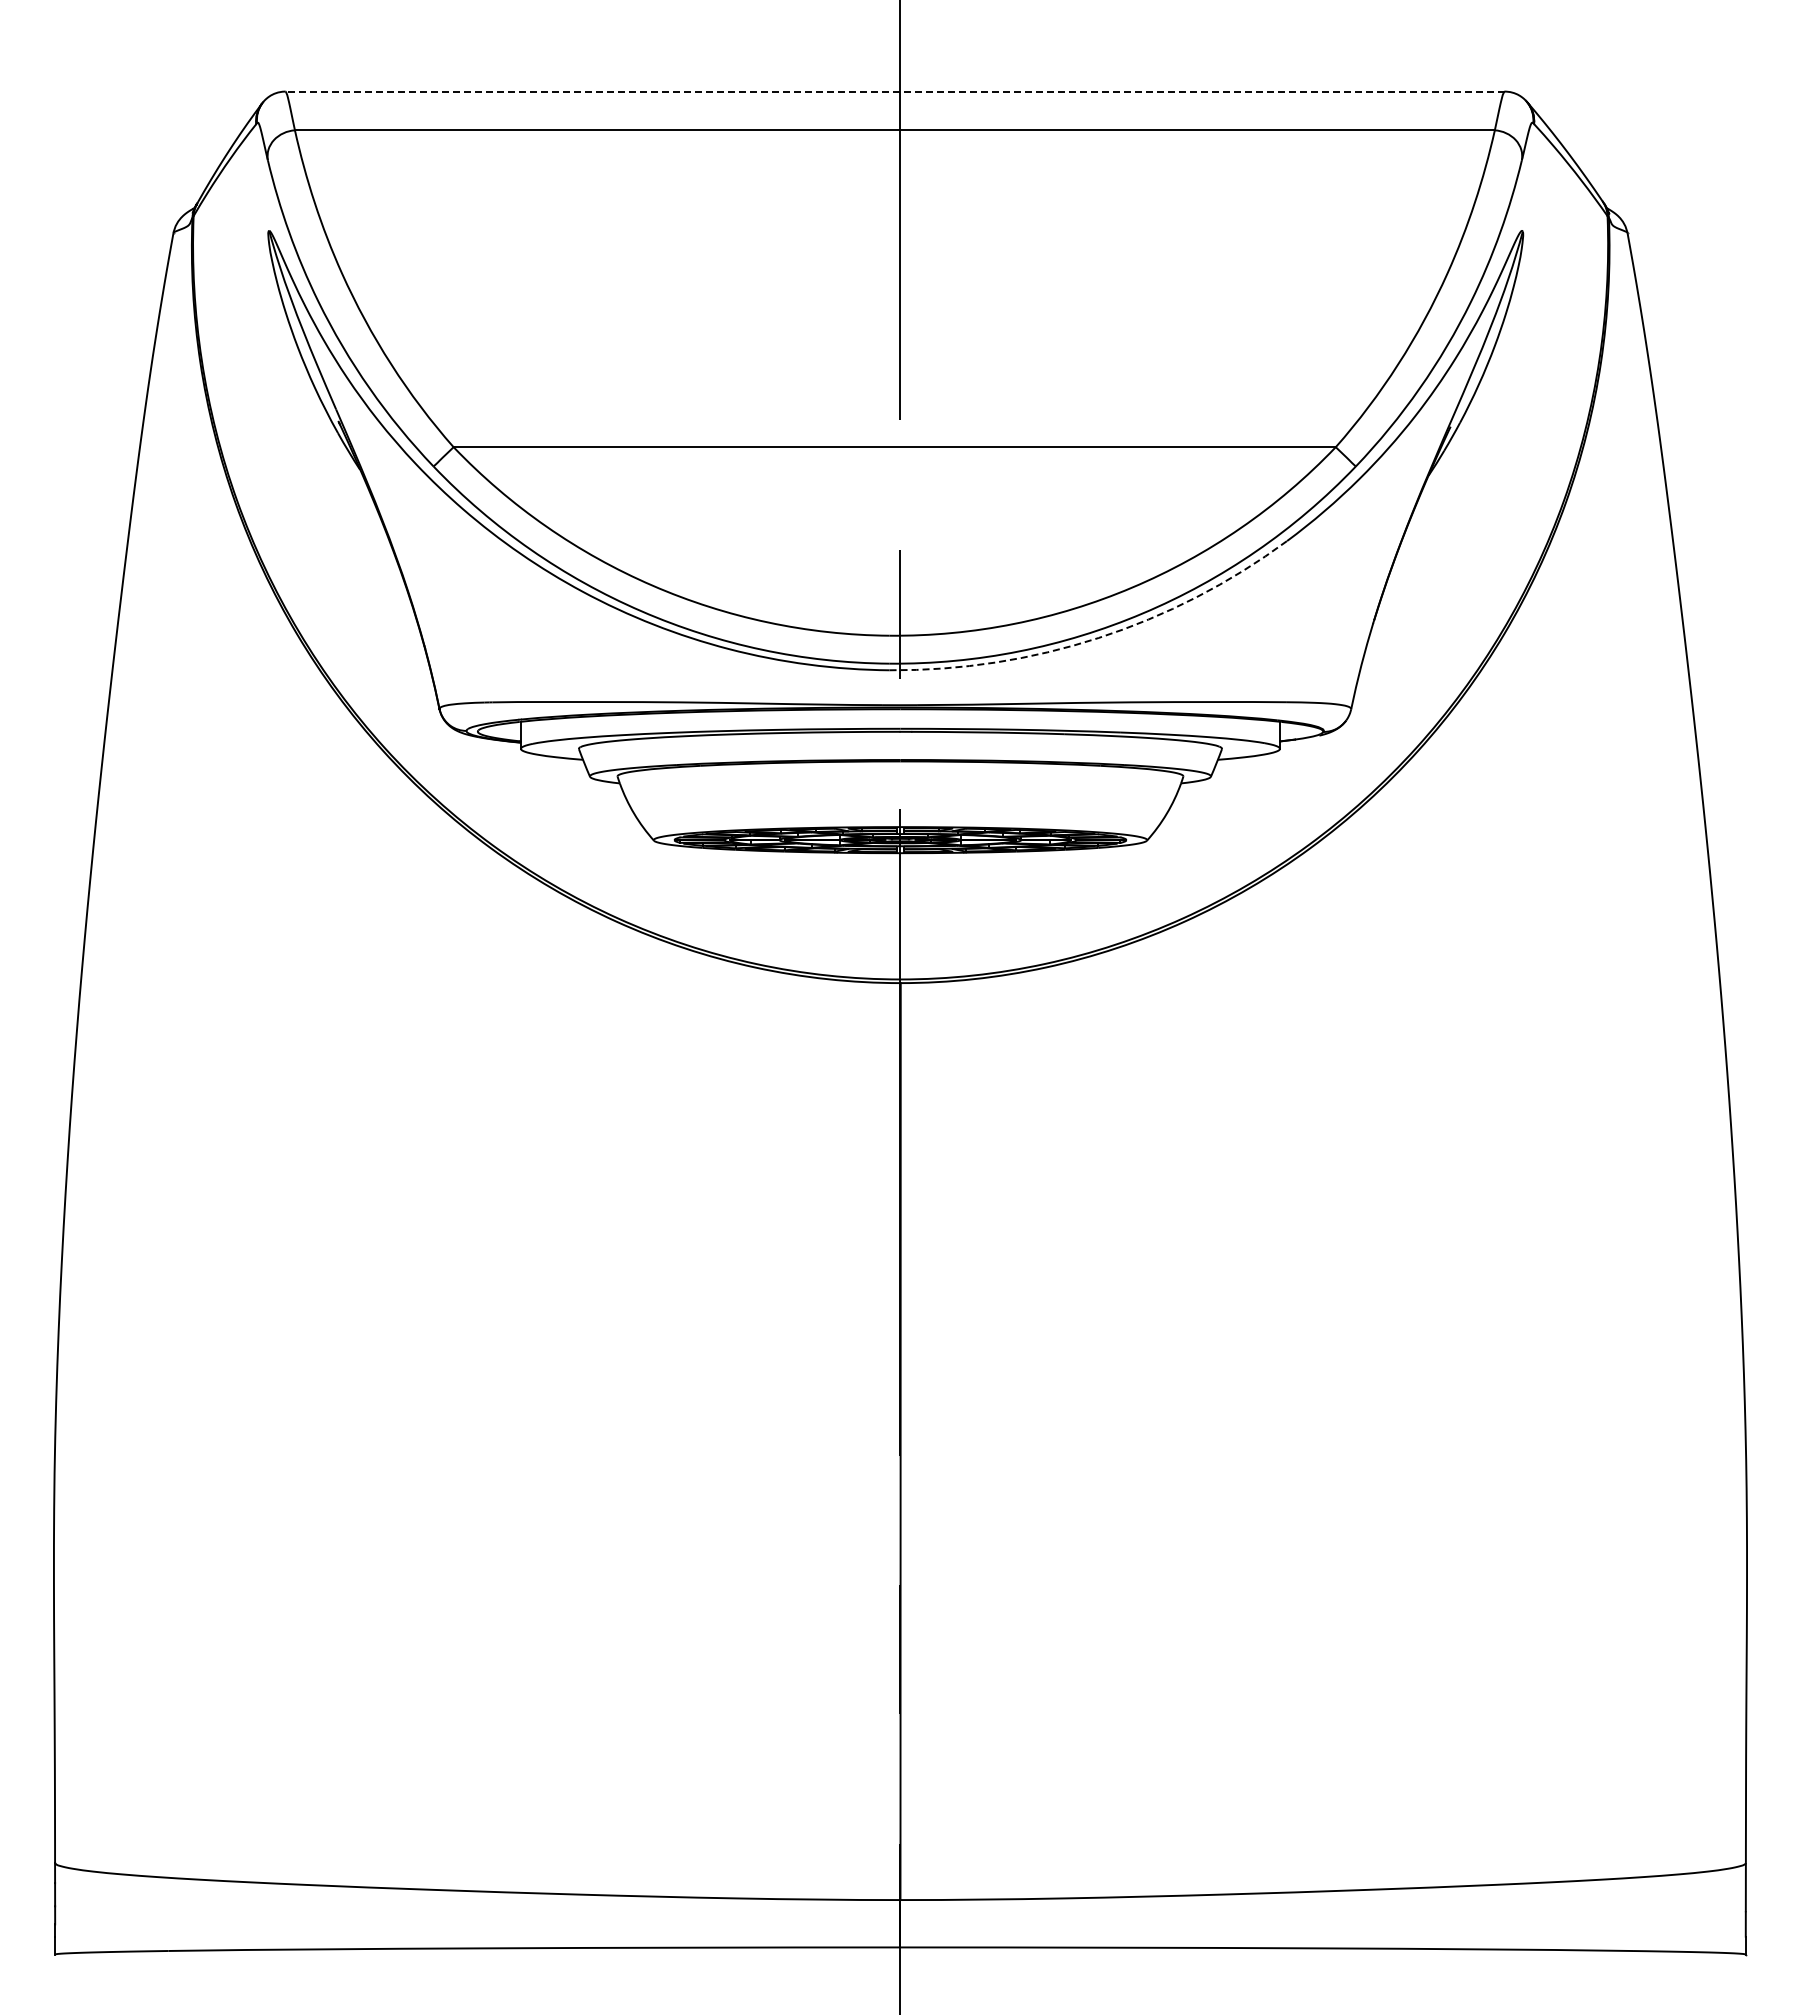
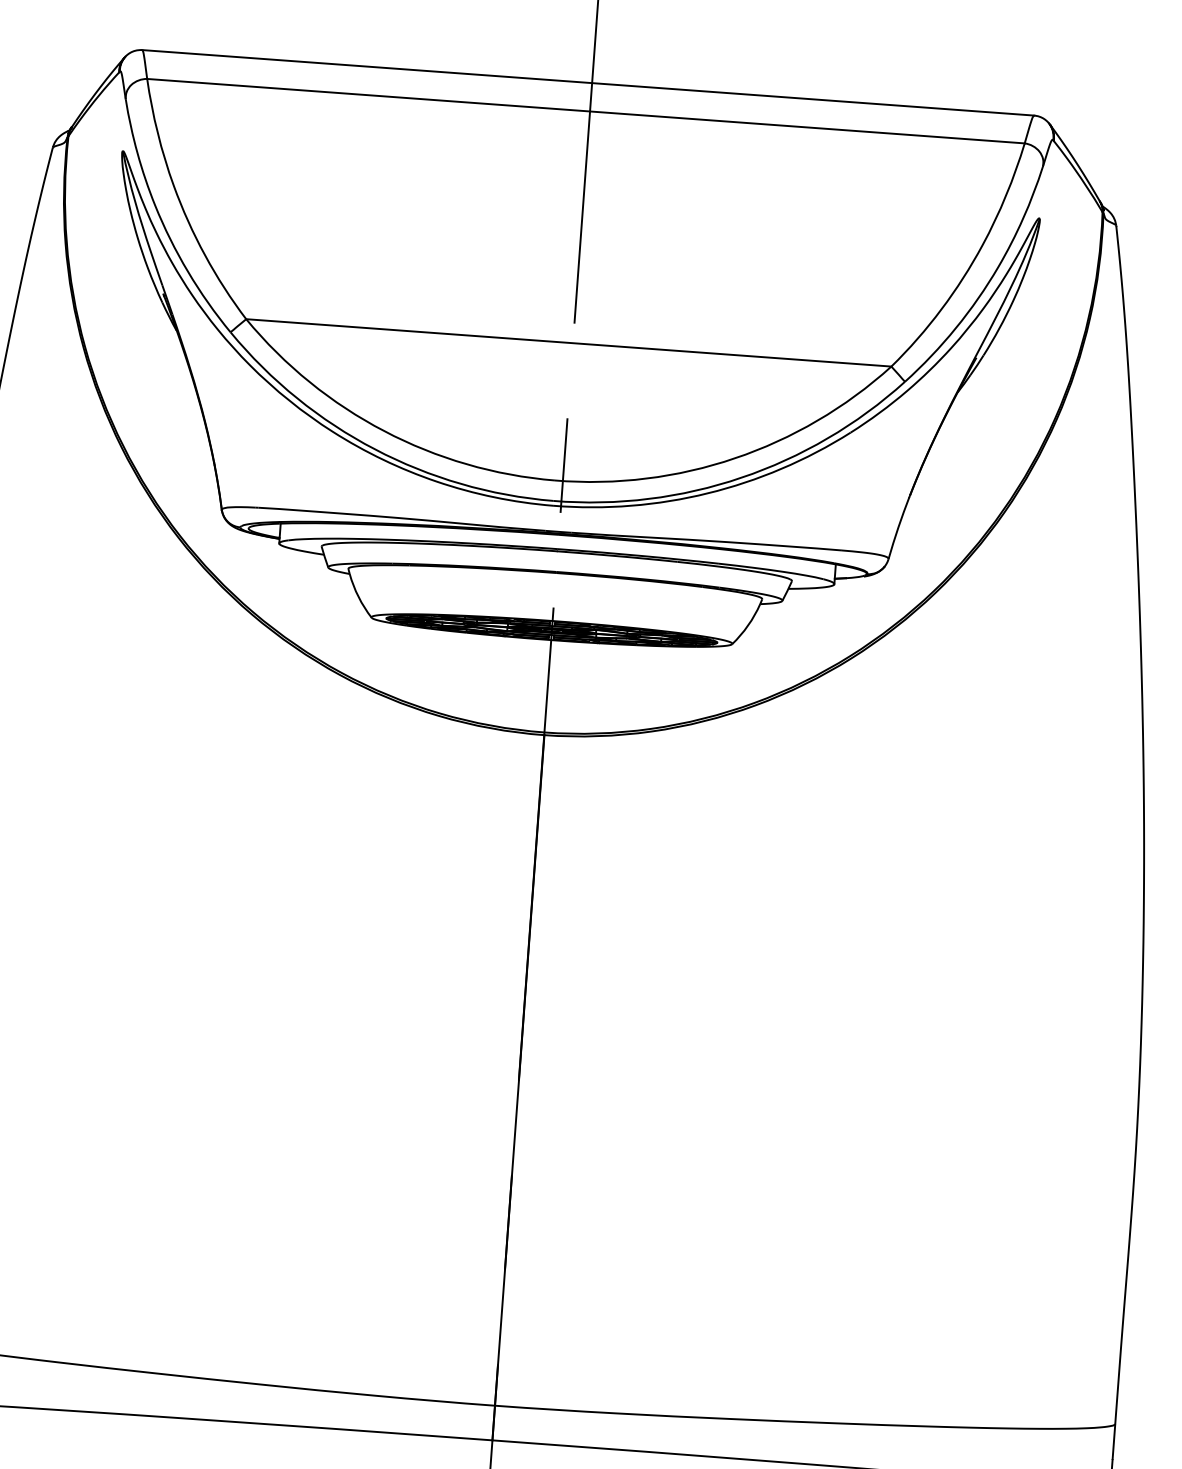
line: (895, 91) -> (588, 82), dashed -> solid
arc: (1098, 637) -> (707, 493), dashed -> solid

